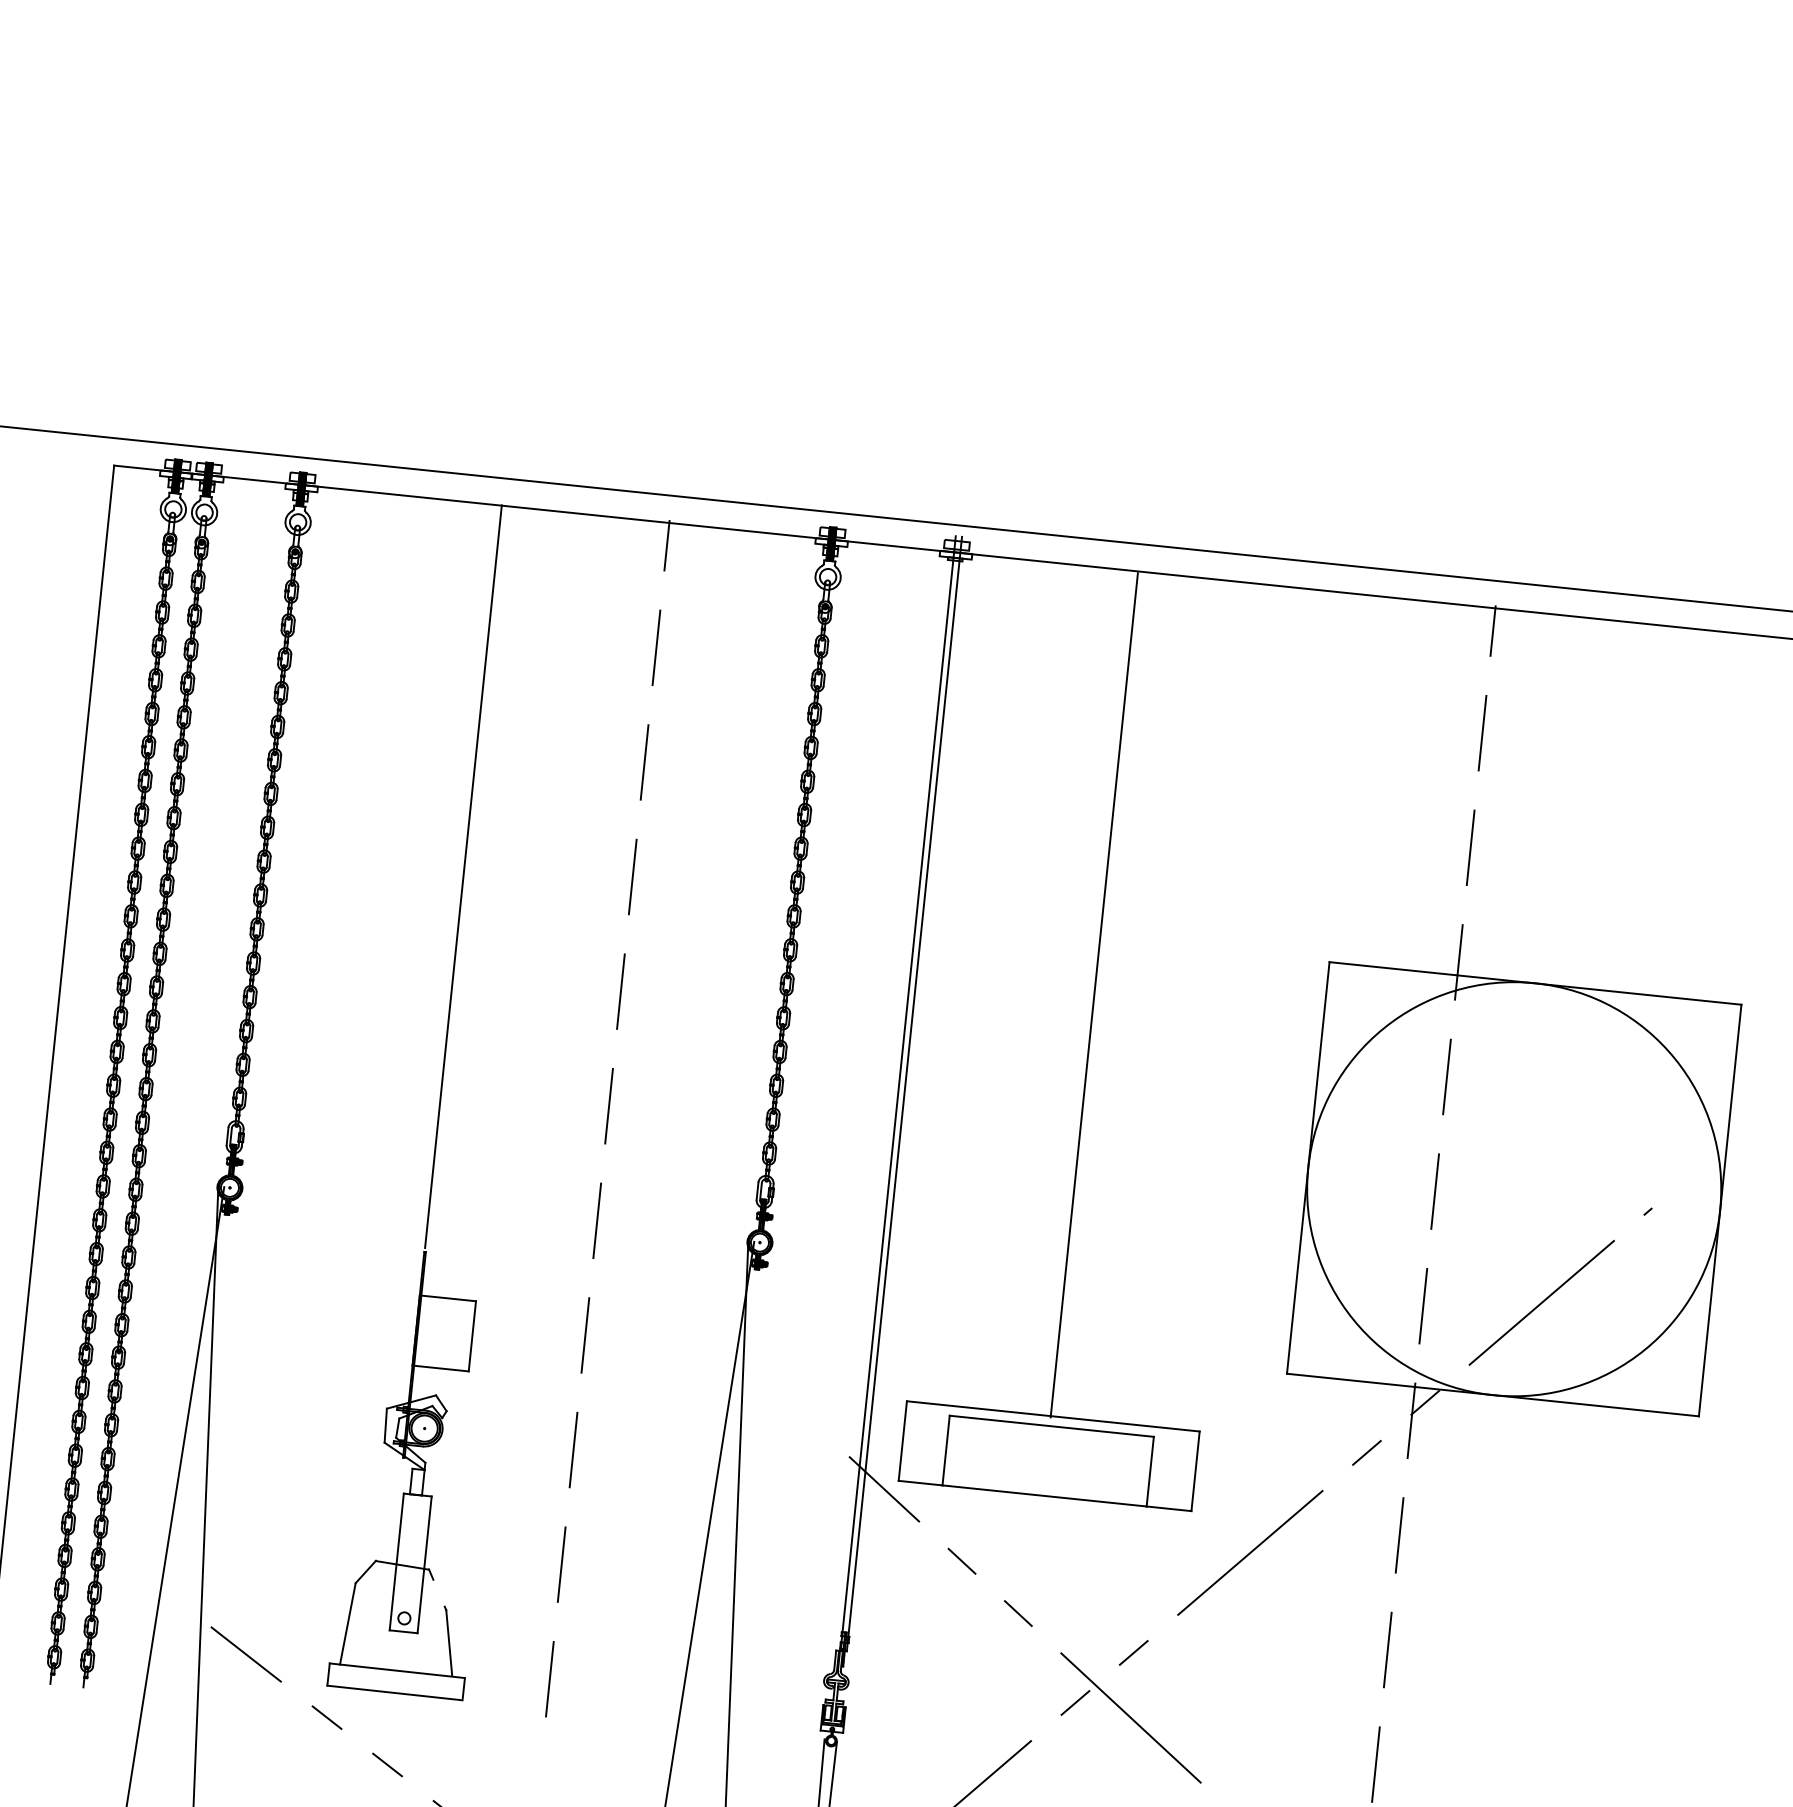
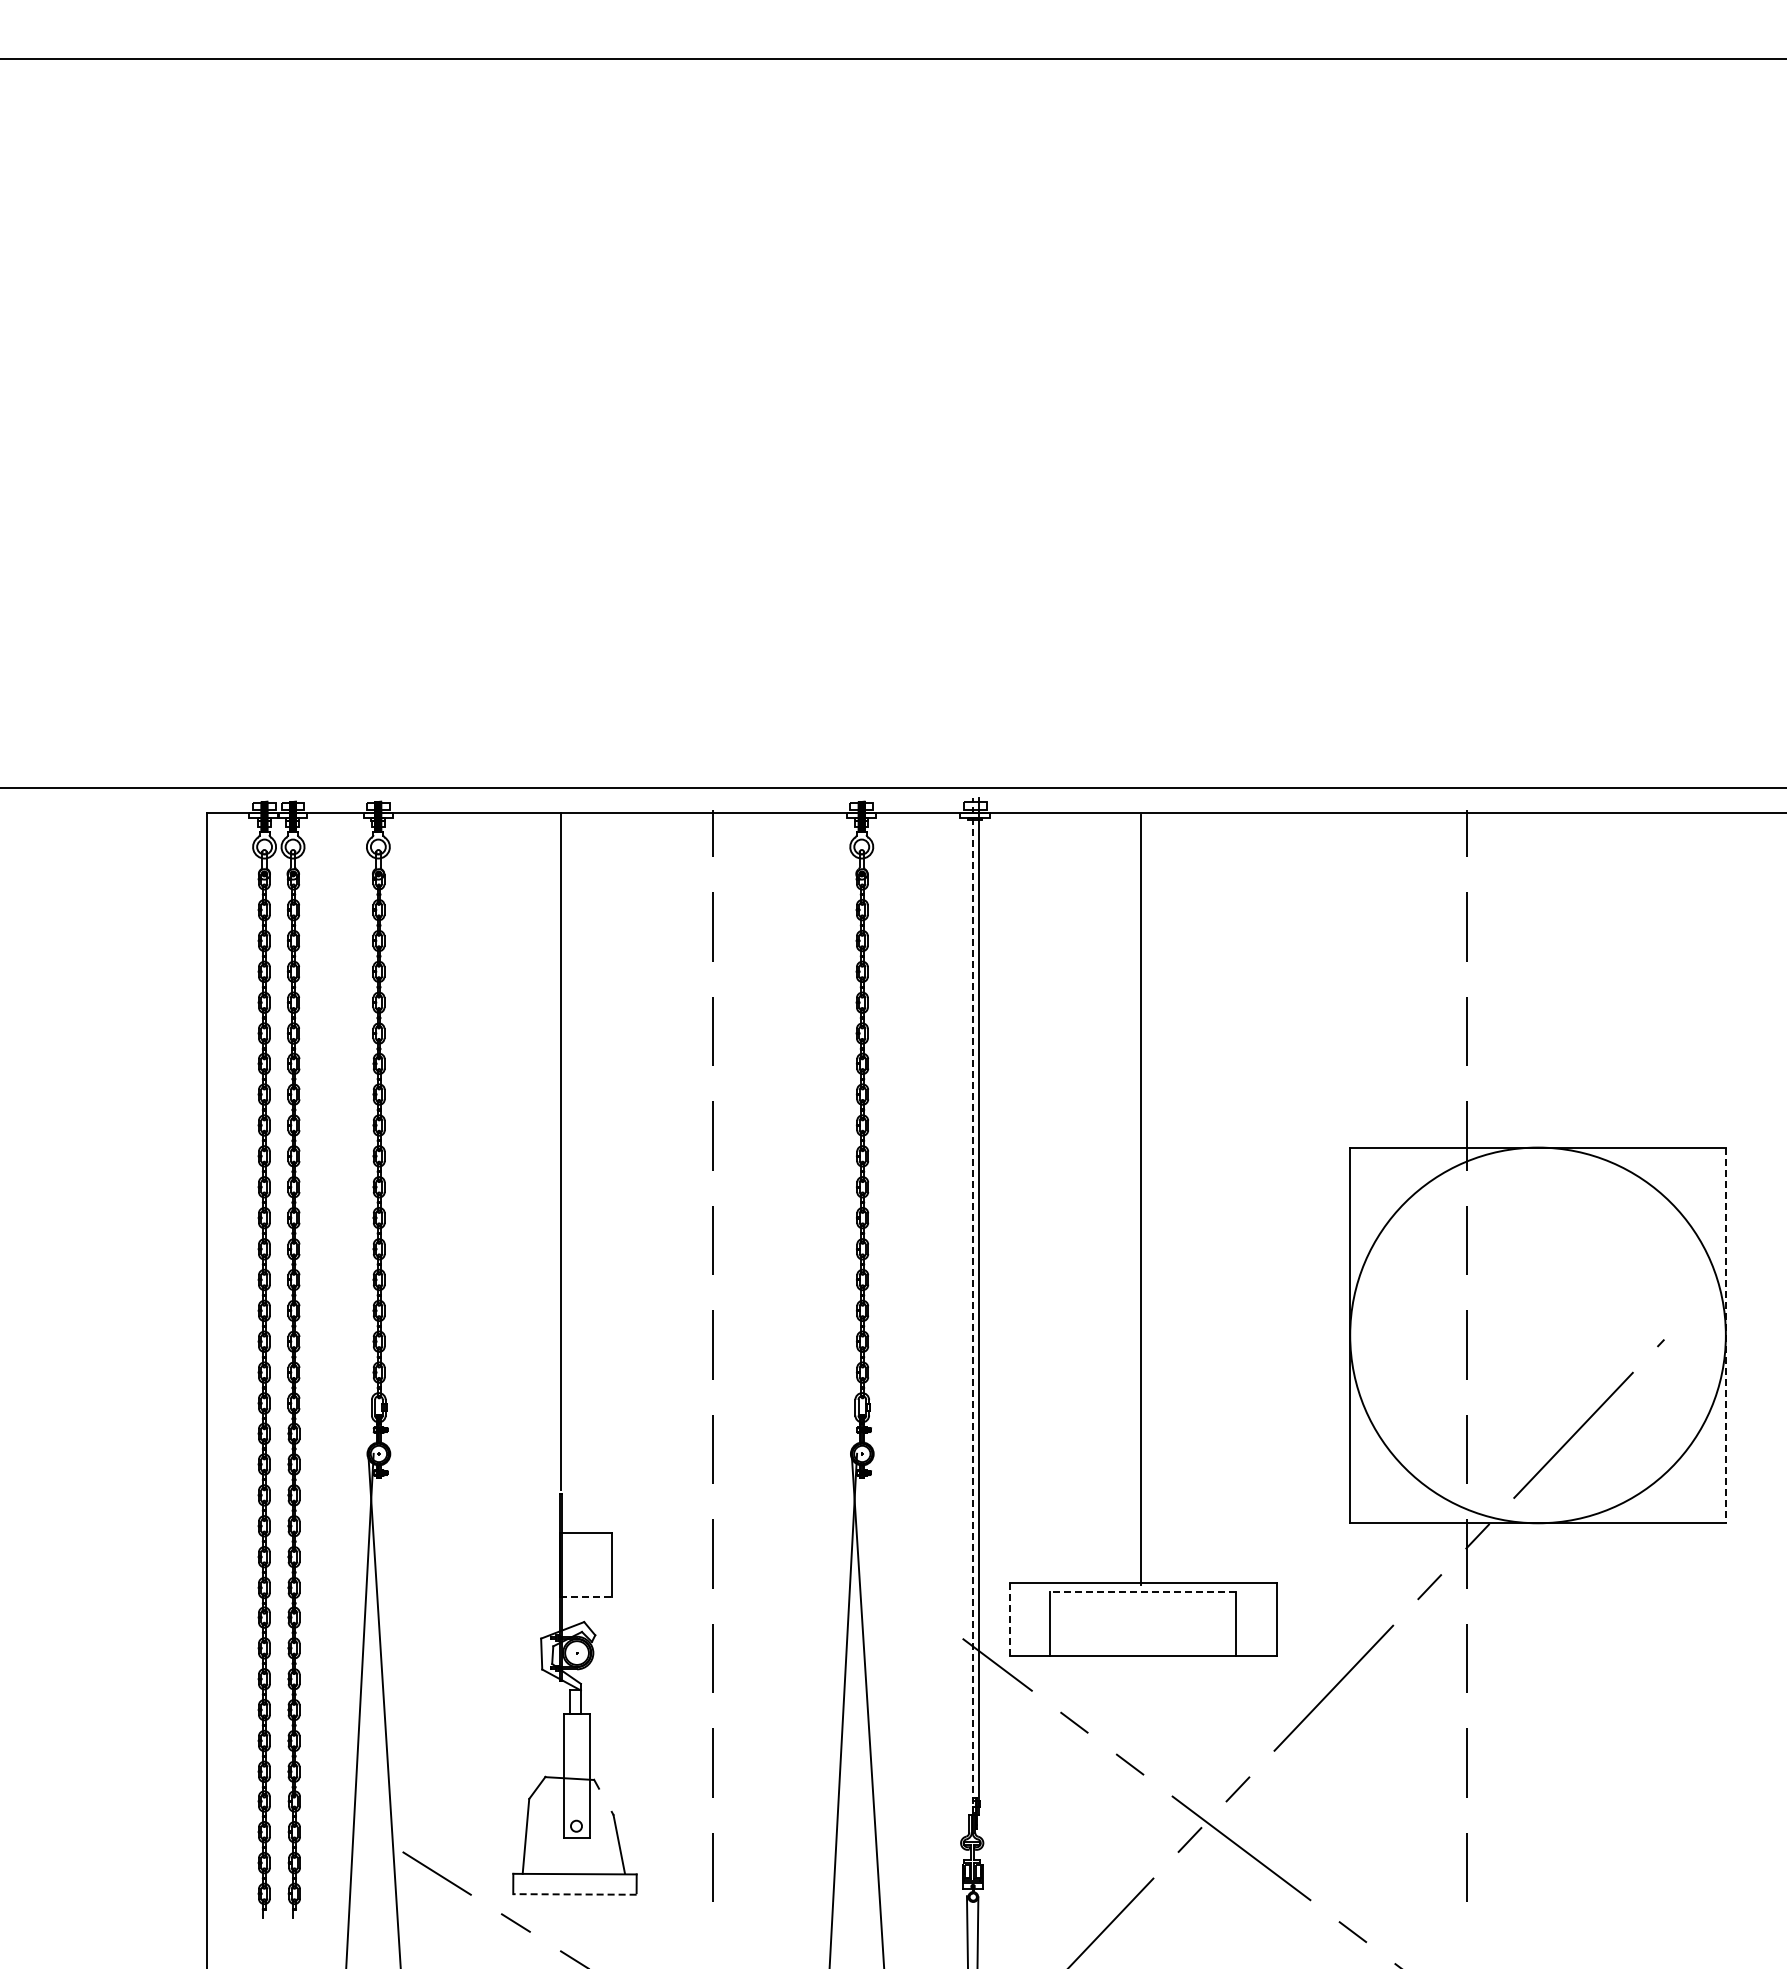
line: (898, 1092) -> (973, 1305), solid -> dashed
line: (1719, 1210) -> (1725, 1335), solid -> dashed
line: (440, 1368) -> (585, 1597), solid -> dashed
line: (1051, 1426) -> (1142, 1592), solid -> dashed
line: (902, 1441) -> (1009, 1620), solid -> dashed
line: (394, 1693) -> (574, 1894), solid -> dashed

